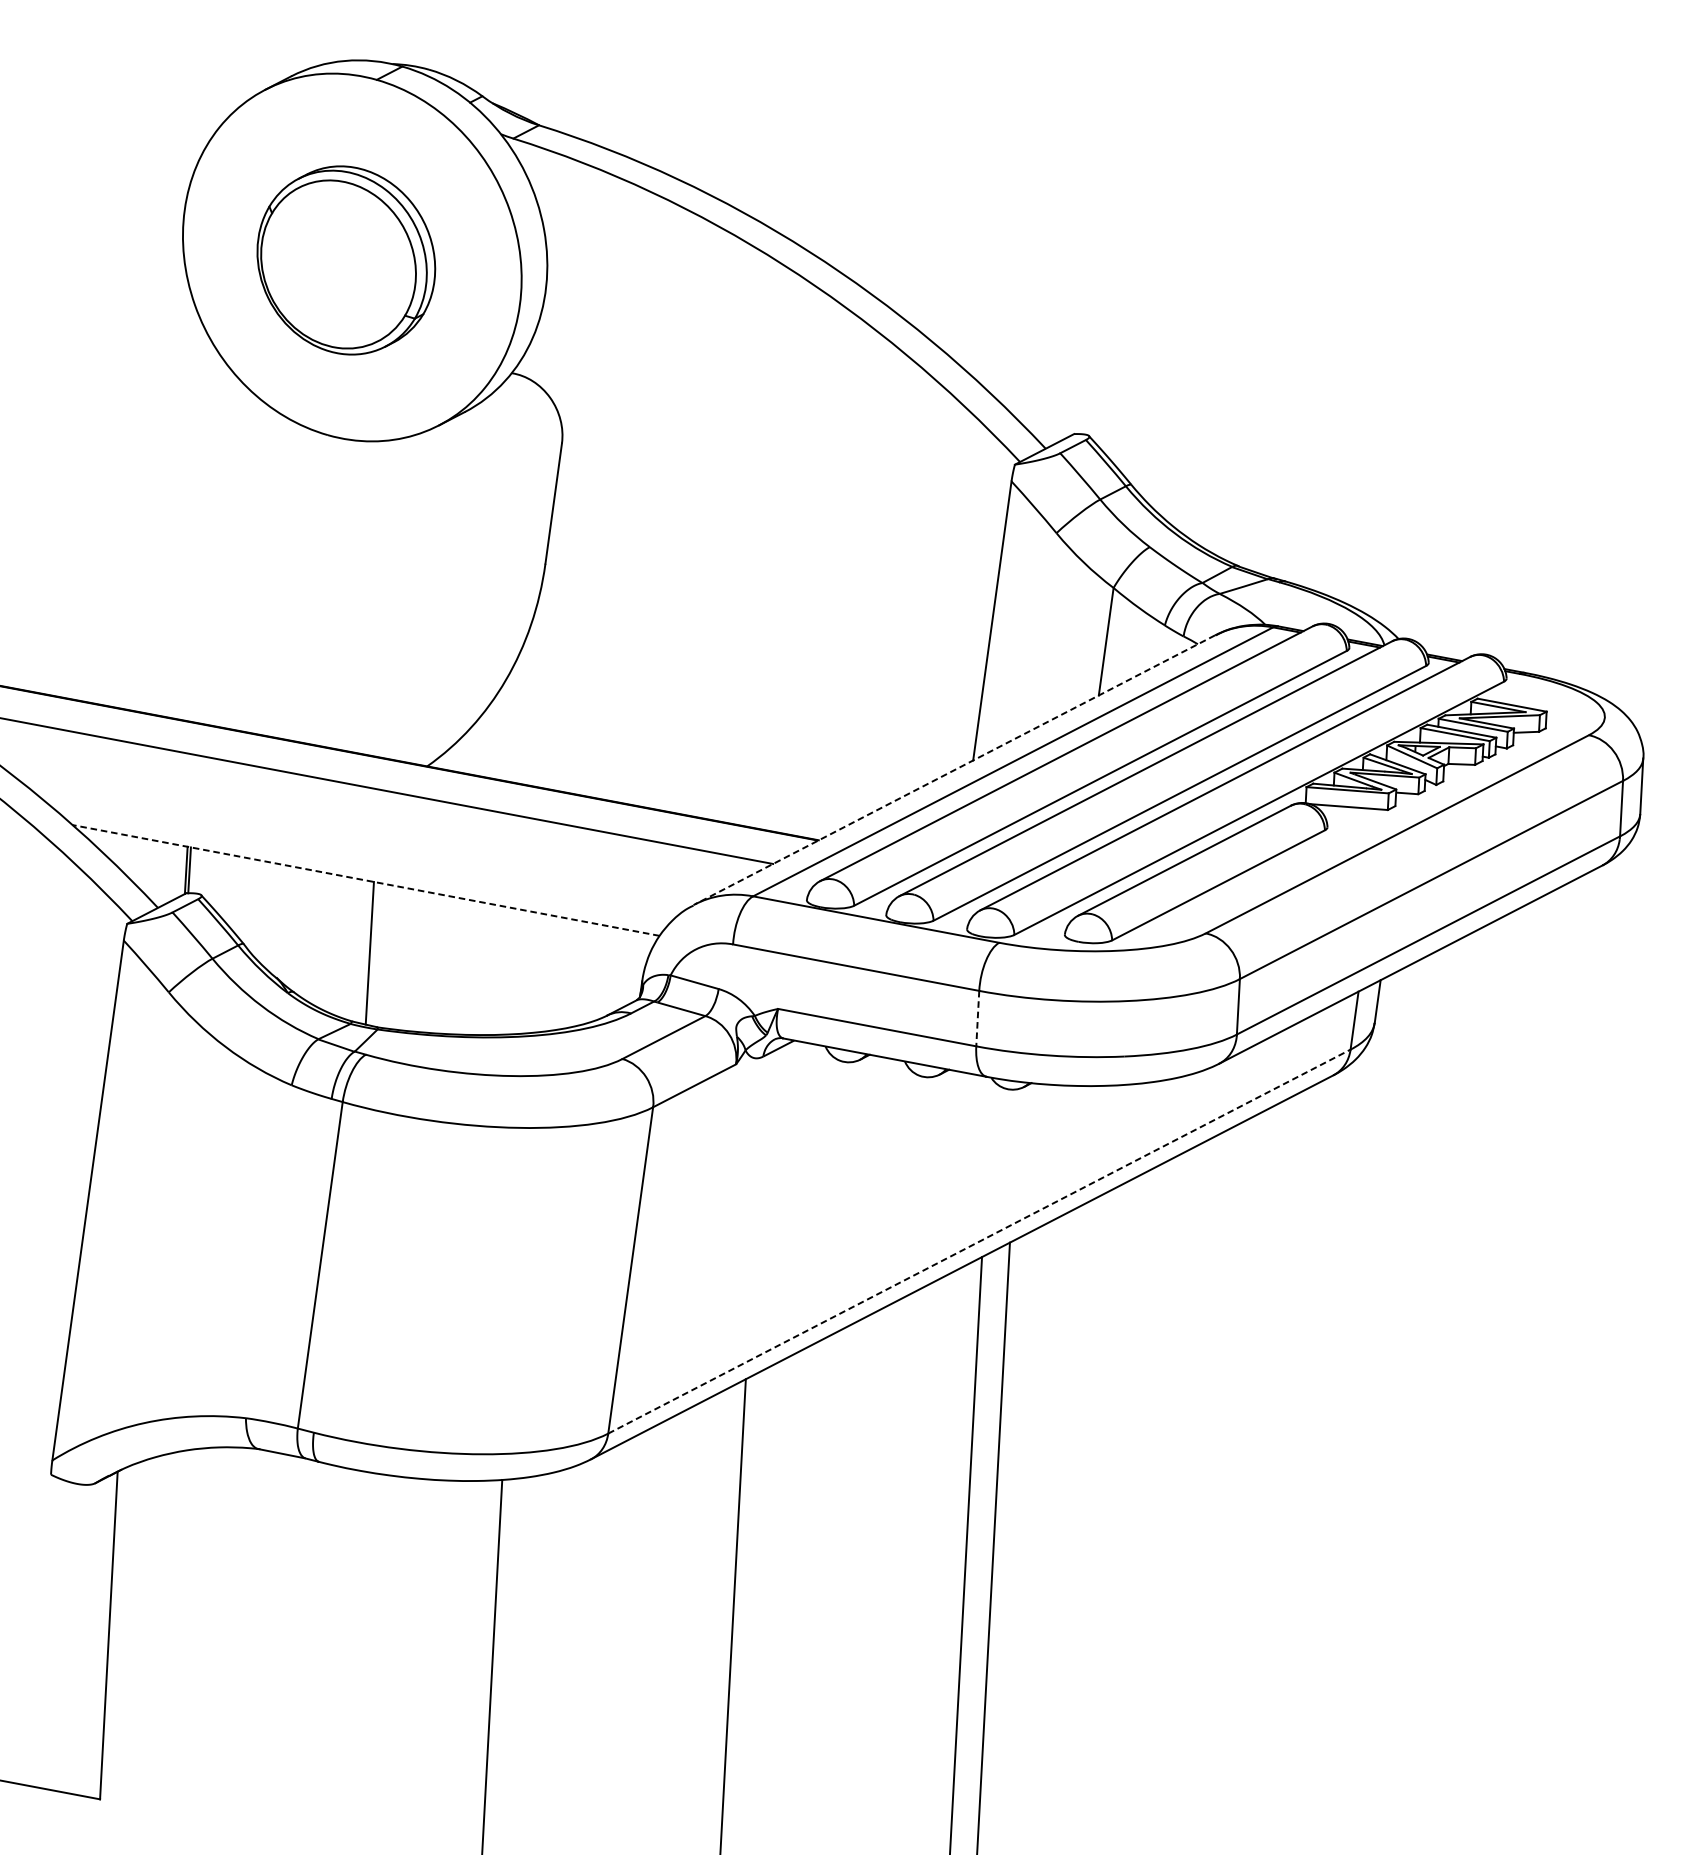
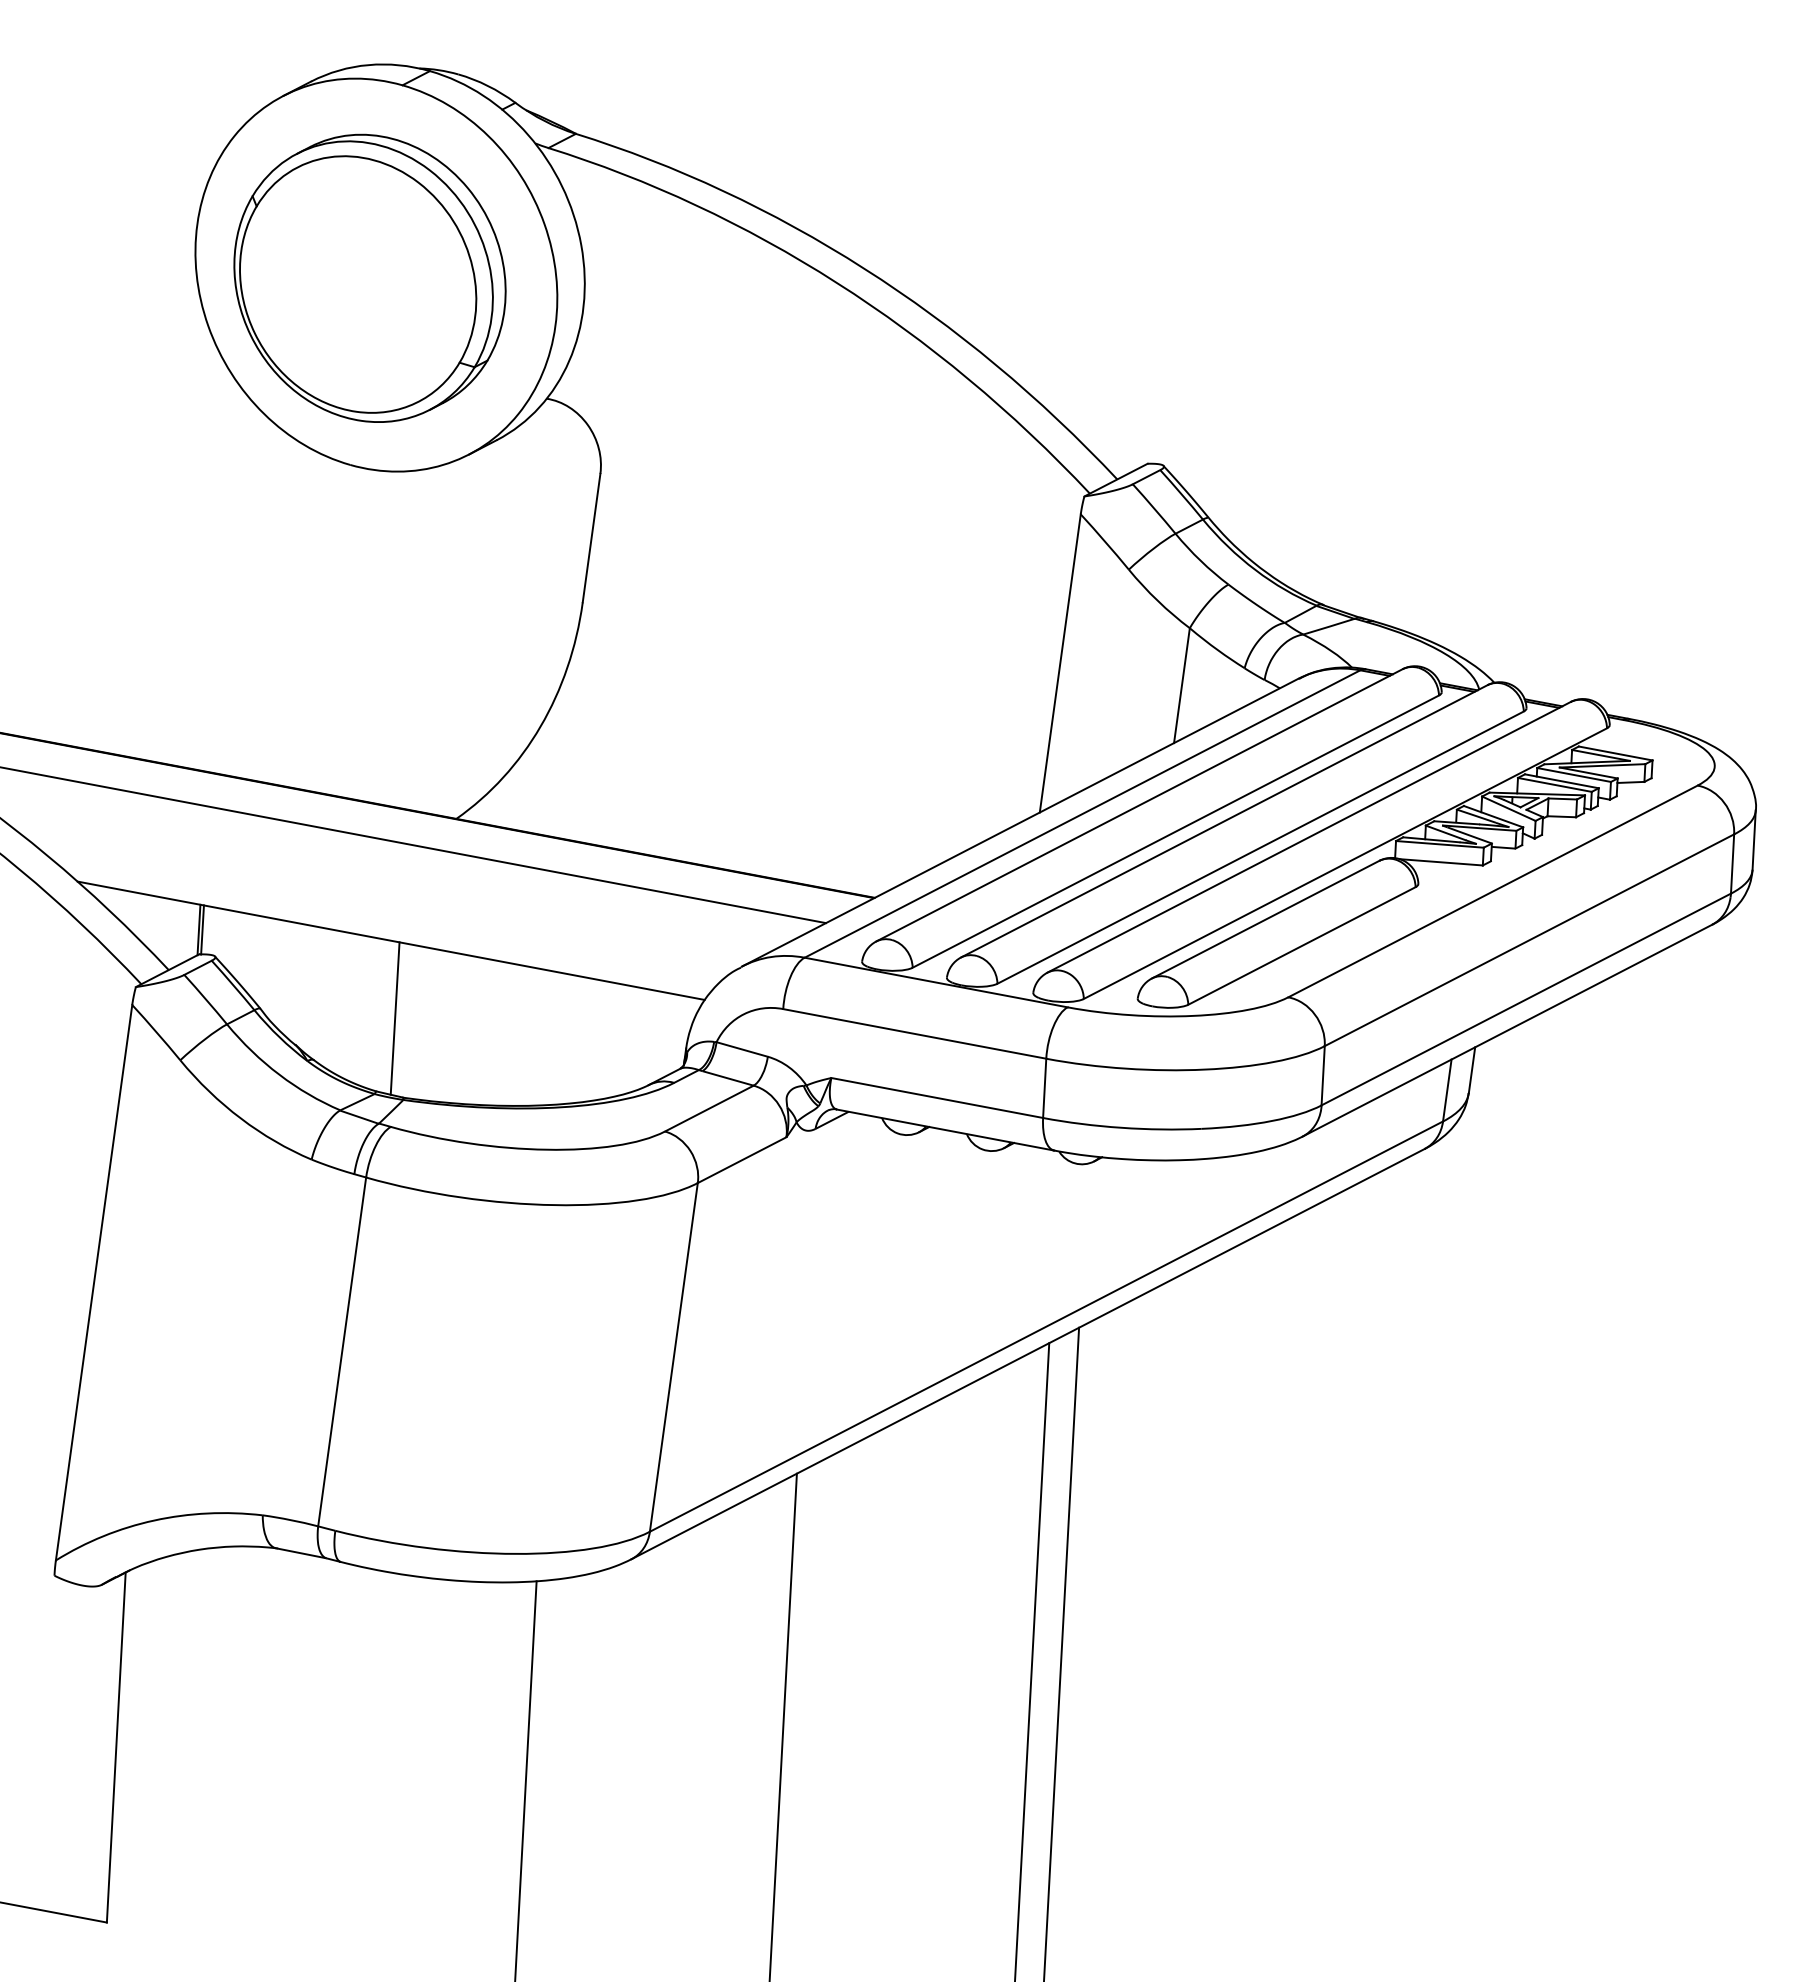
part: (345, 259) -> (369, 277), size x1.43
line: (955, 769) -> (1020, 822), dashed -> solid
line: (366, 880) -> (391, 940), dashed -> solid
line: (977, 1018) -> (1044, 1088), dashed -> solid
line: (979, 1241) -> (1046, 1326), dashed -> solid

